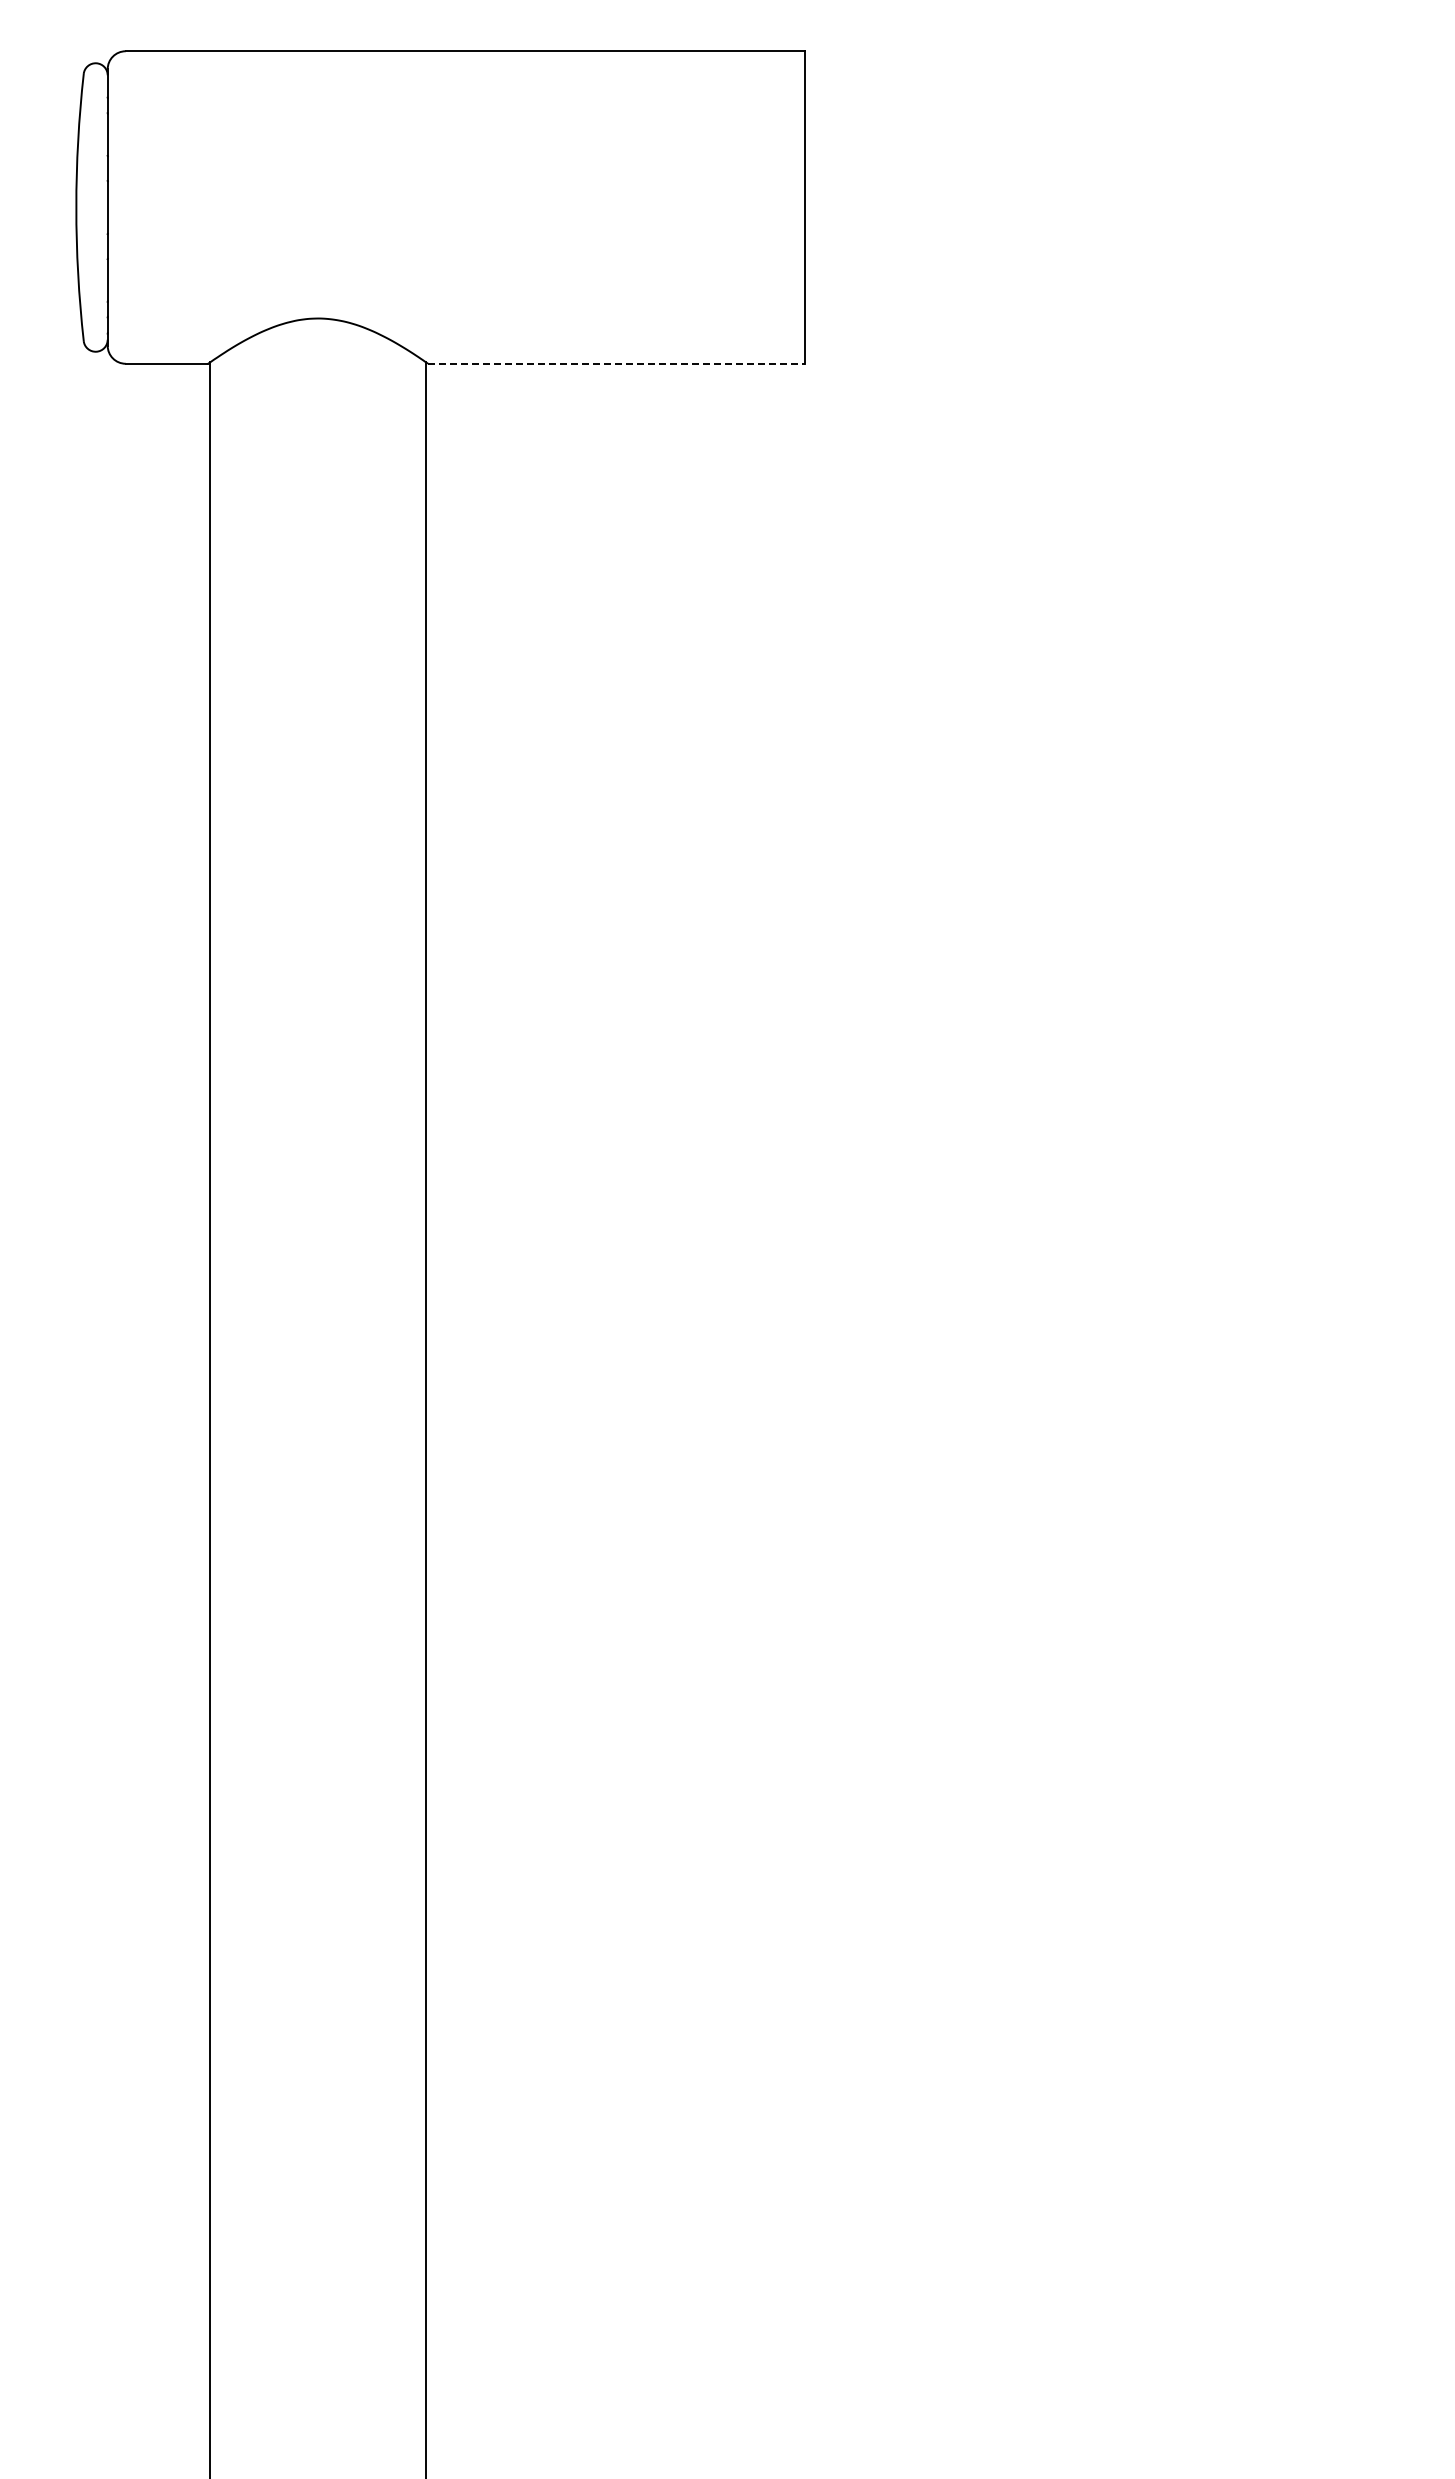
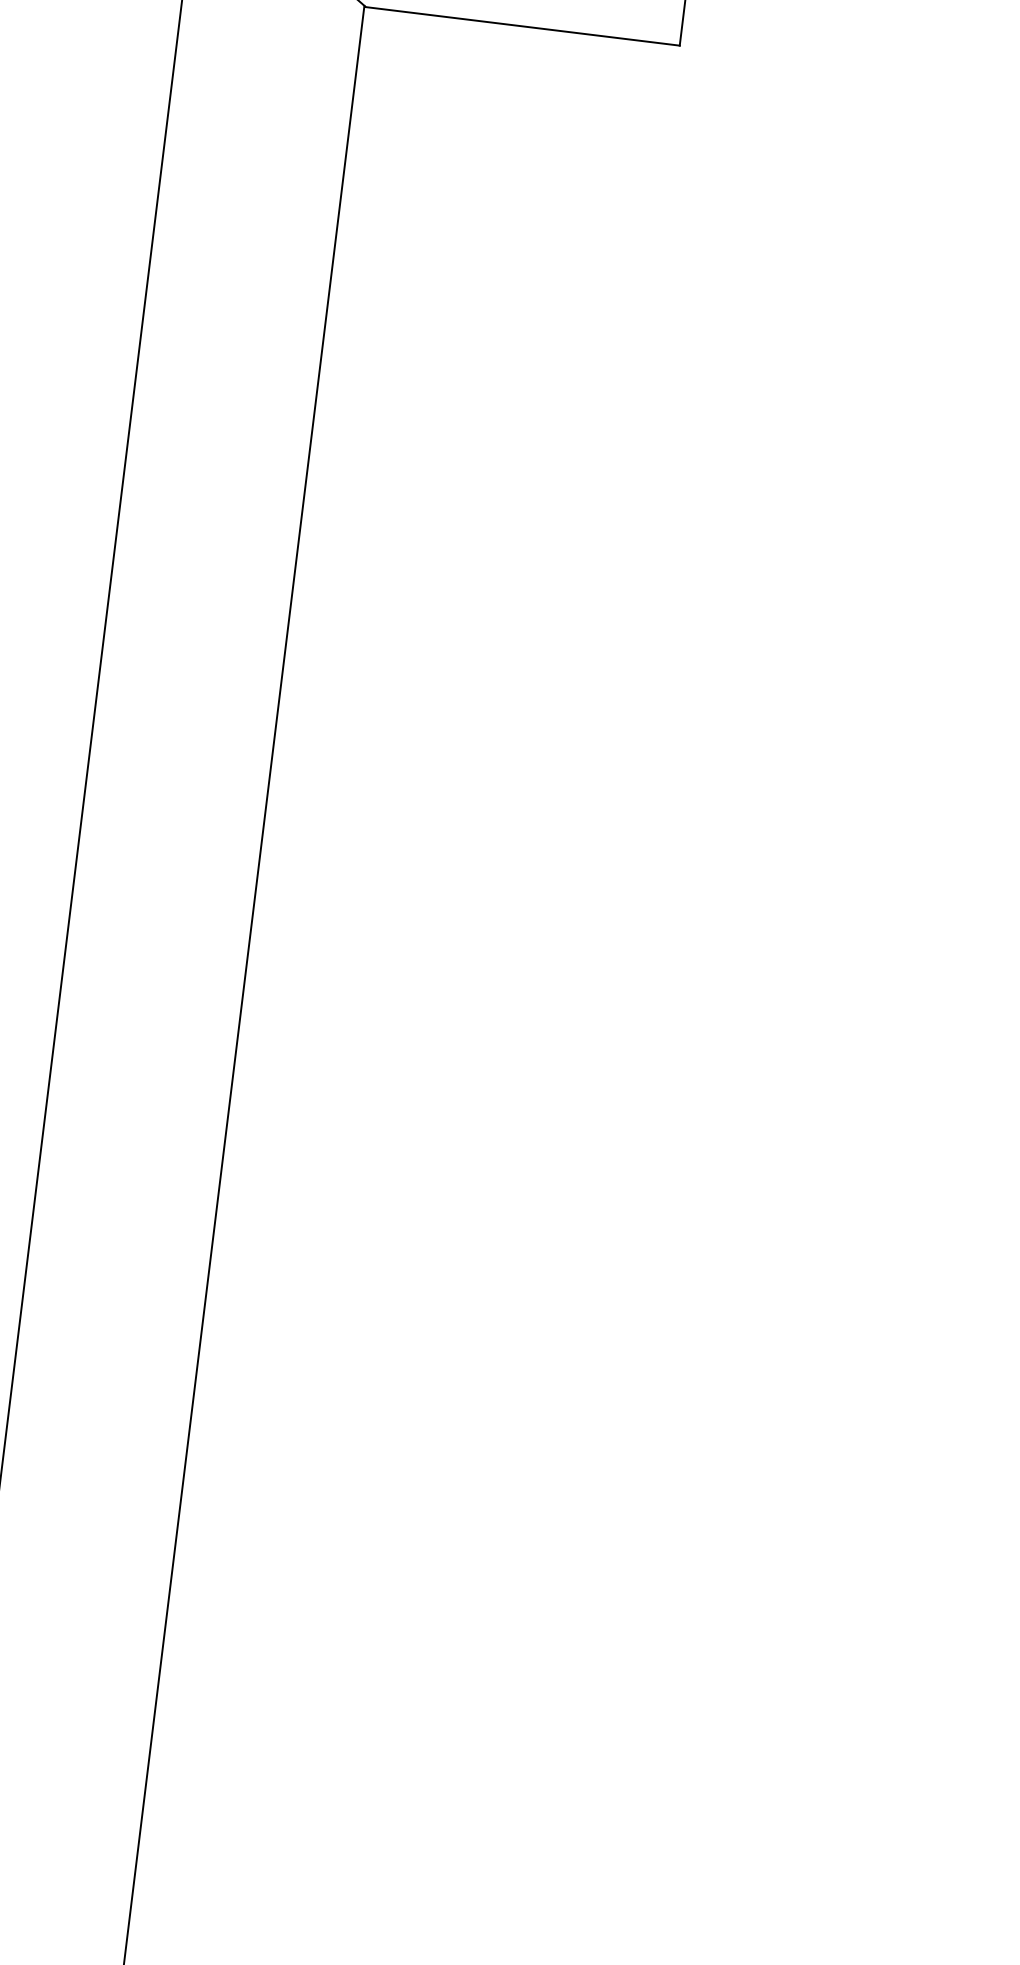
line: (616, 363) -> (522, 26), dashed -> solid

